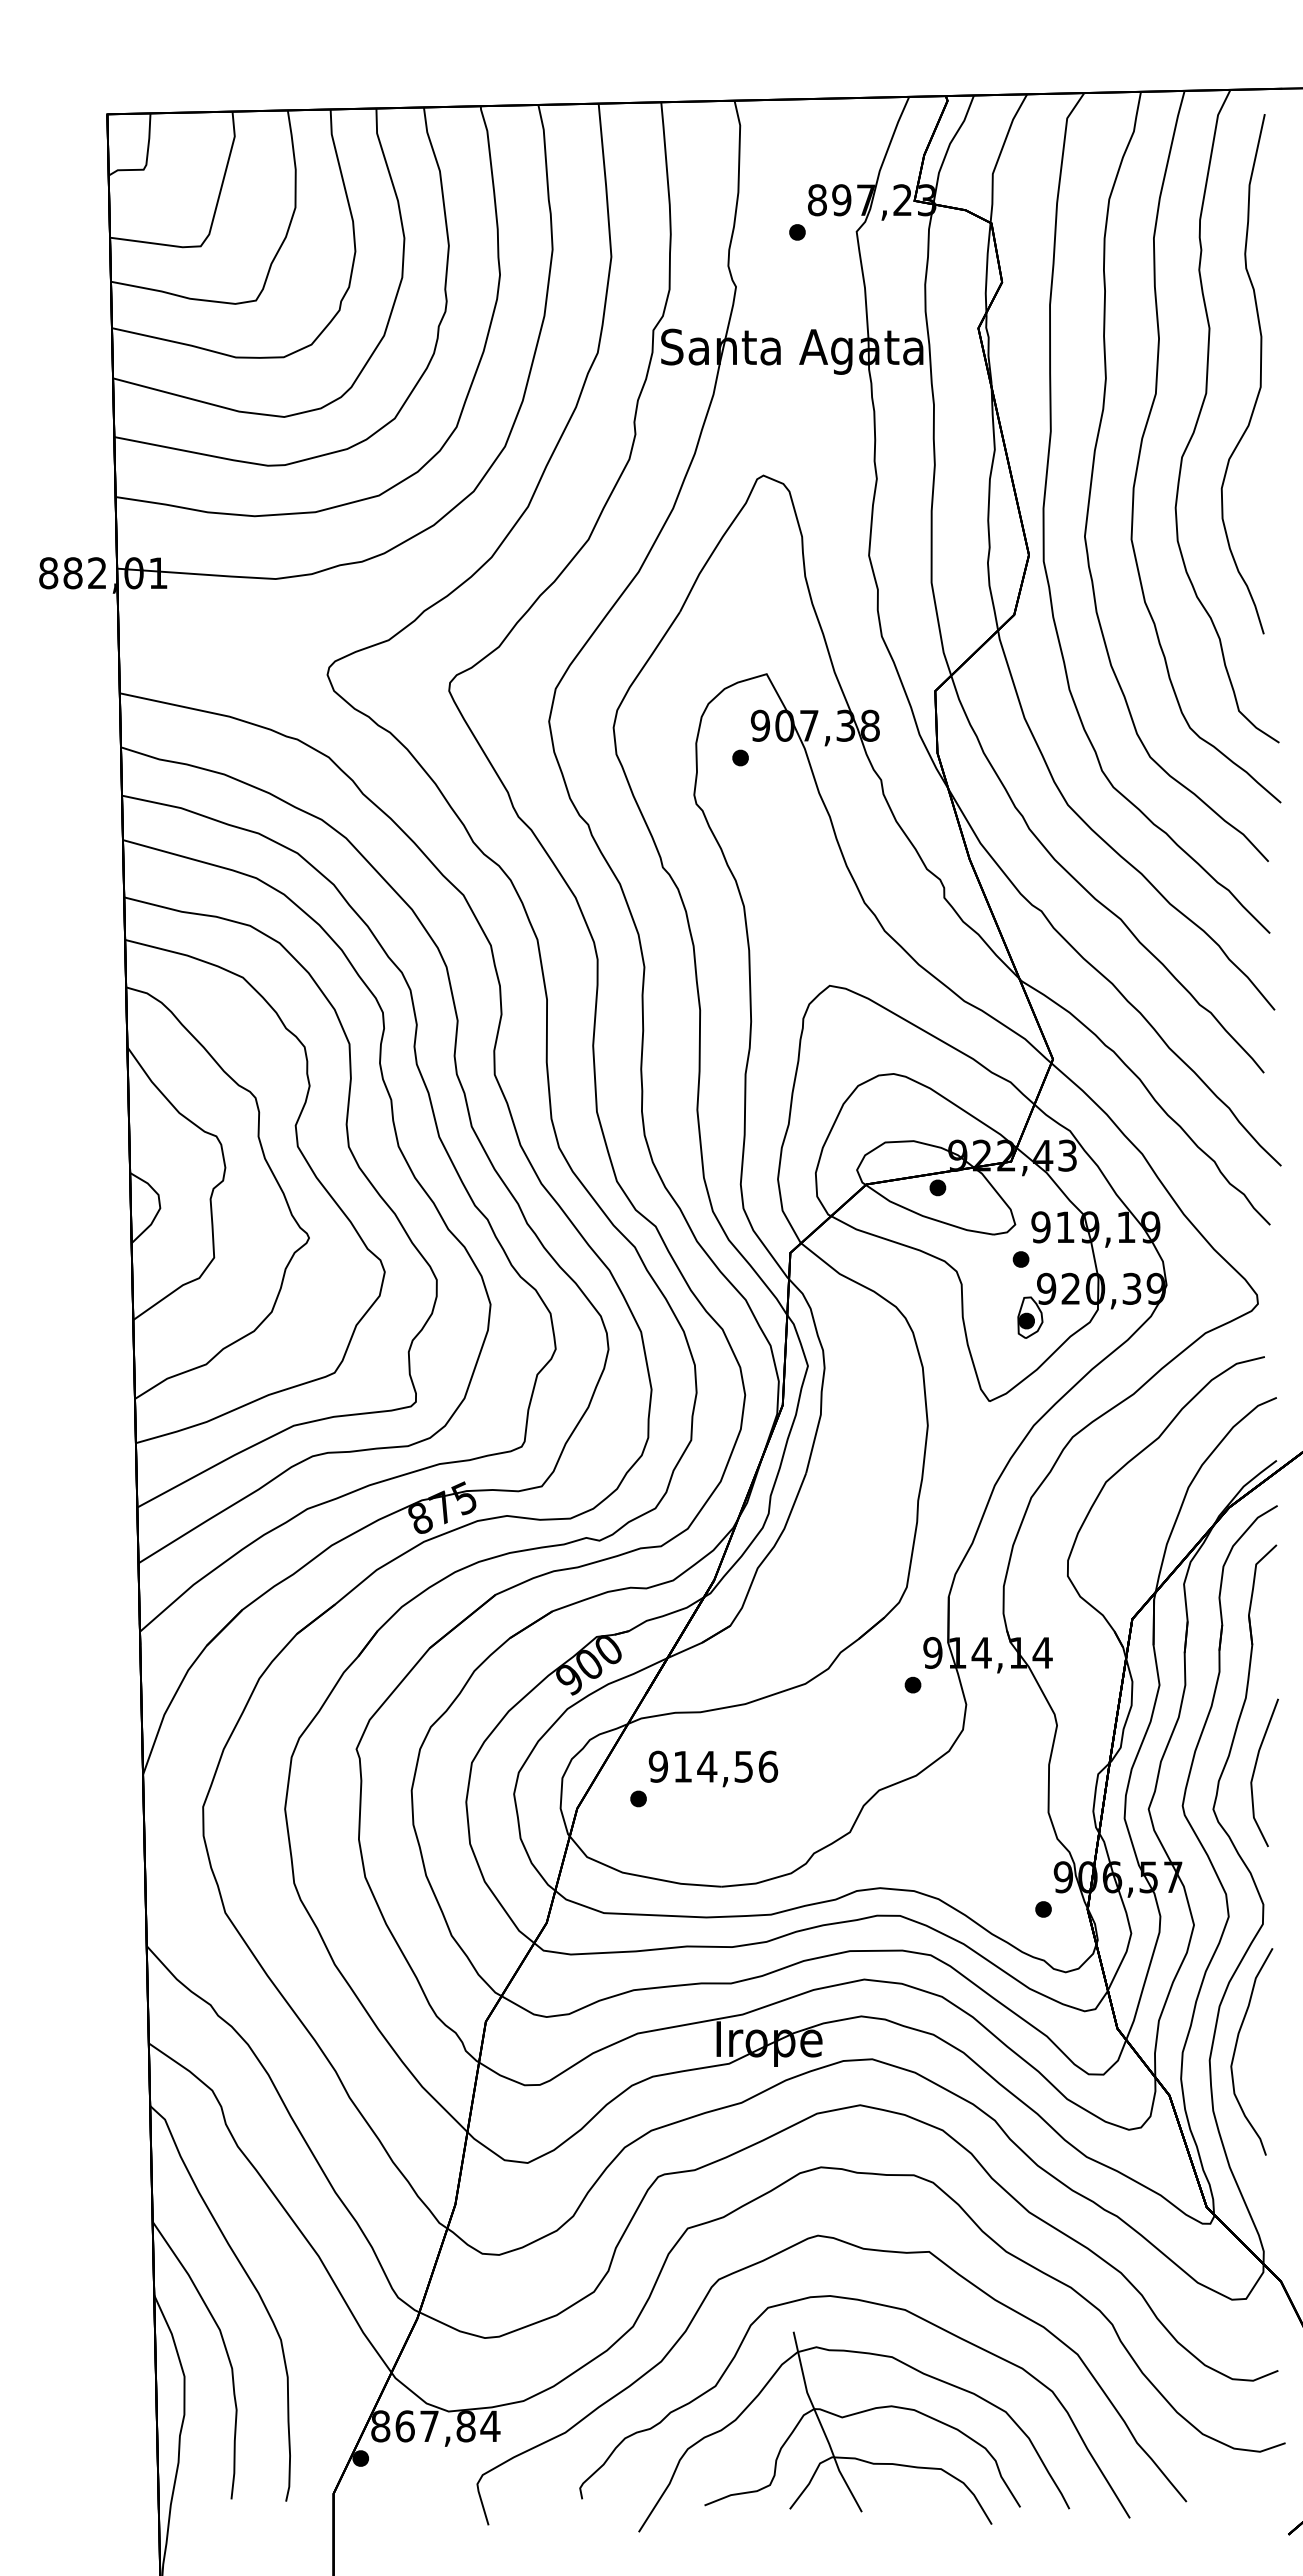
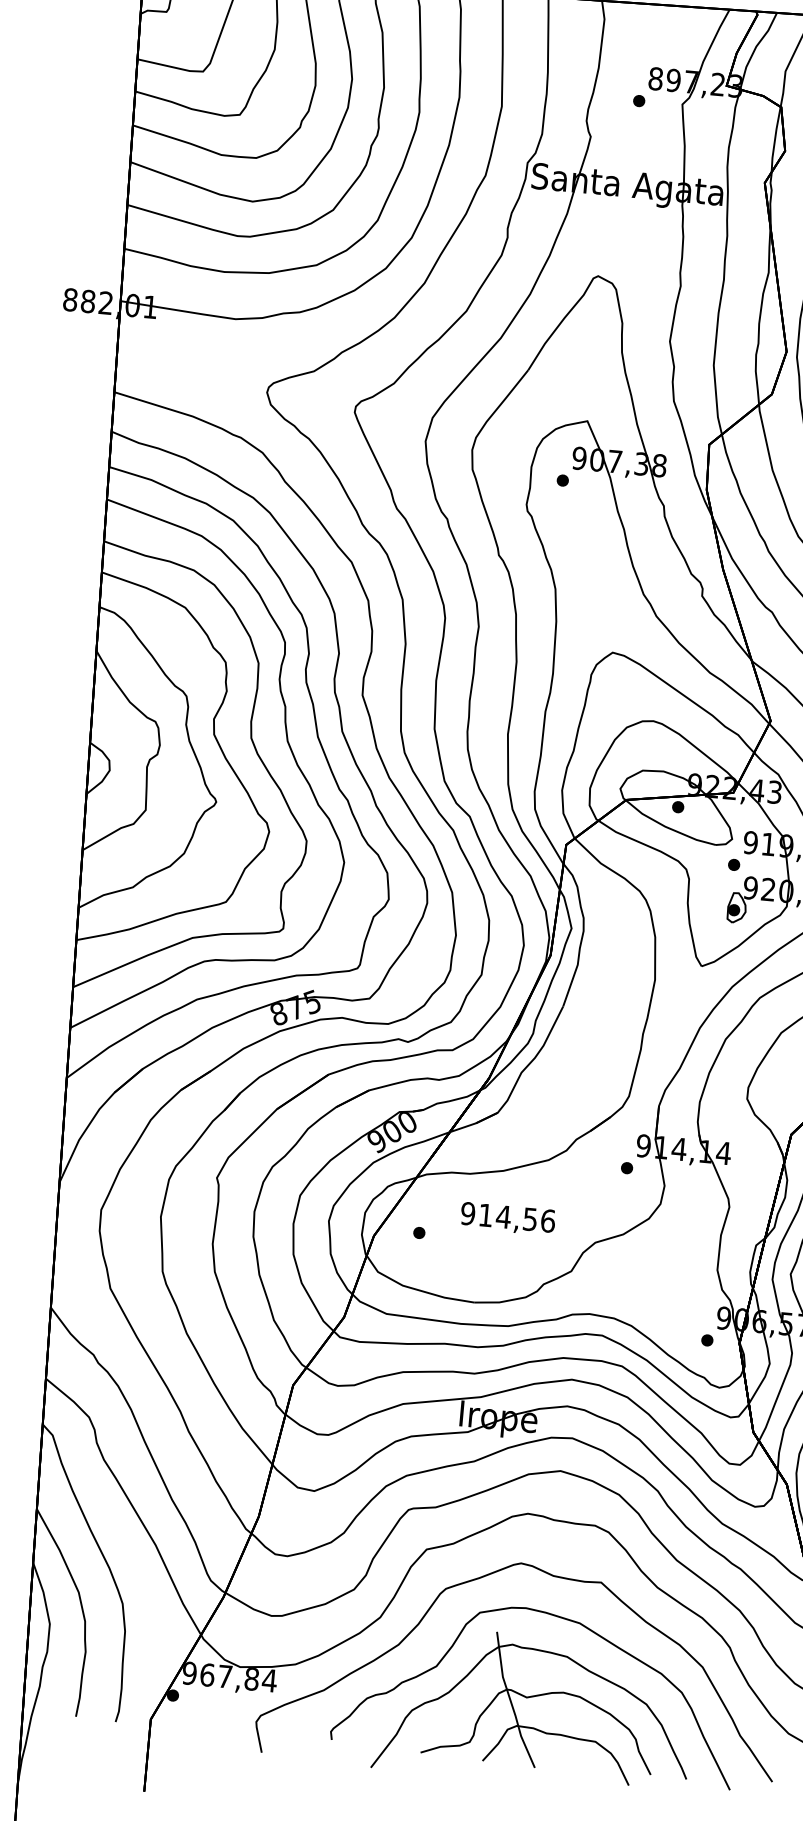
text: (713, 1768) -> (508, 1218), moved
text: (380, 2426) -> (189, 1673), 867,84 -> 967,84

